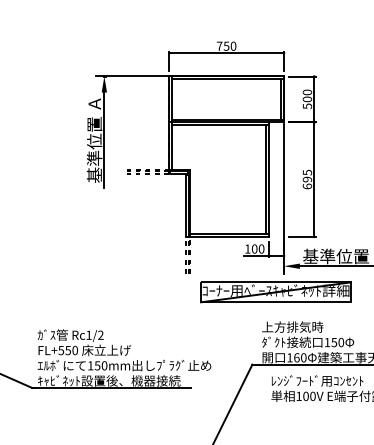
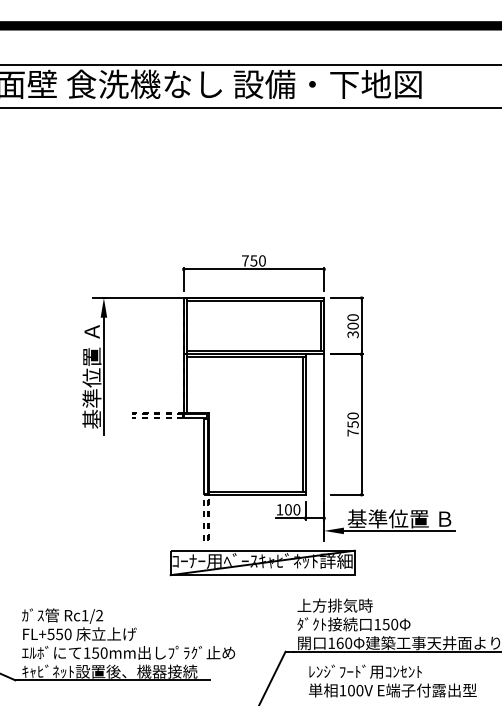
text: (306, 106) -> (352, 334), 500 -> 300
text: (306, 179) -> (352, 424), 695 -> 750
part: (275, 291) -> (262, 562), moved

